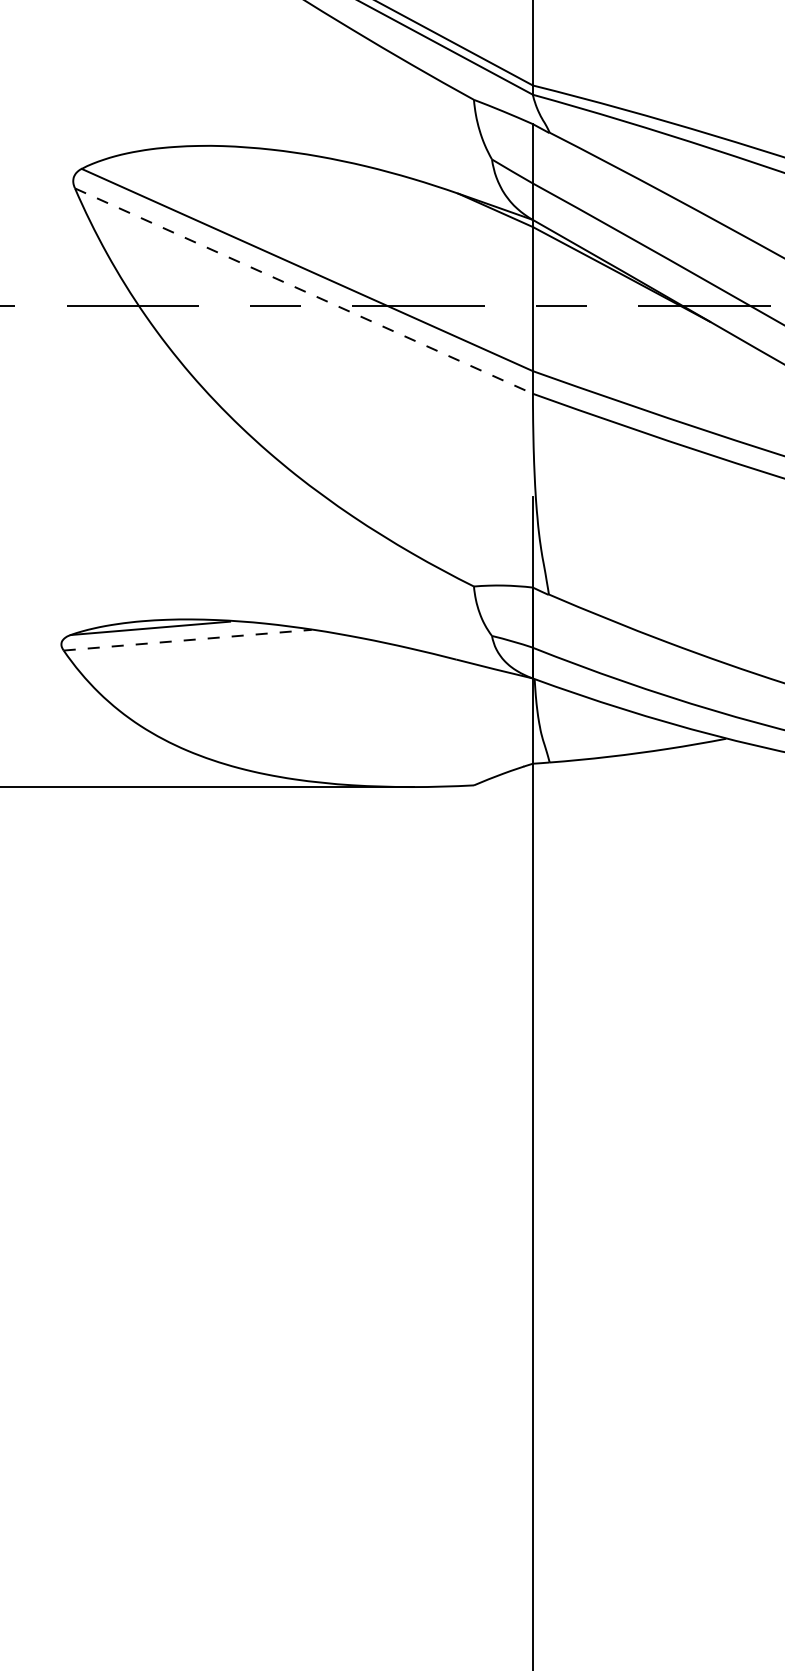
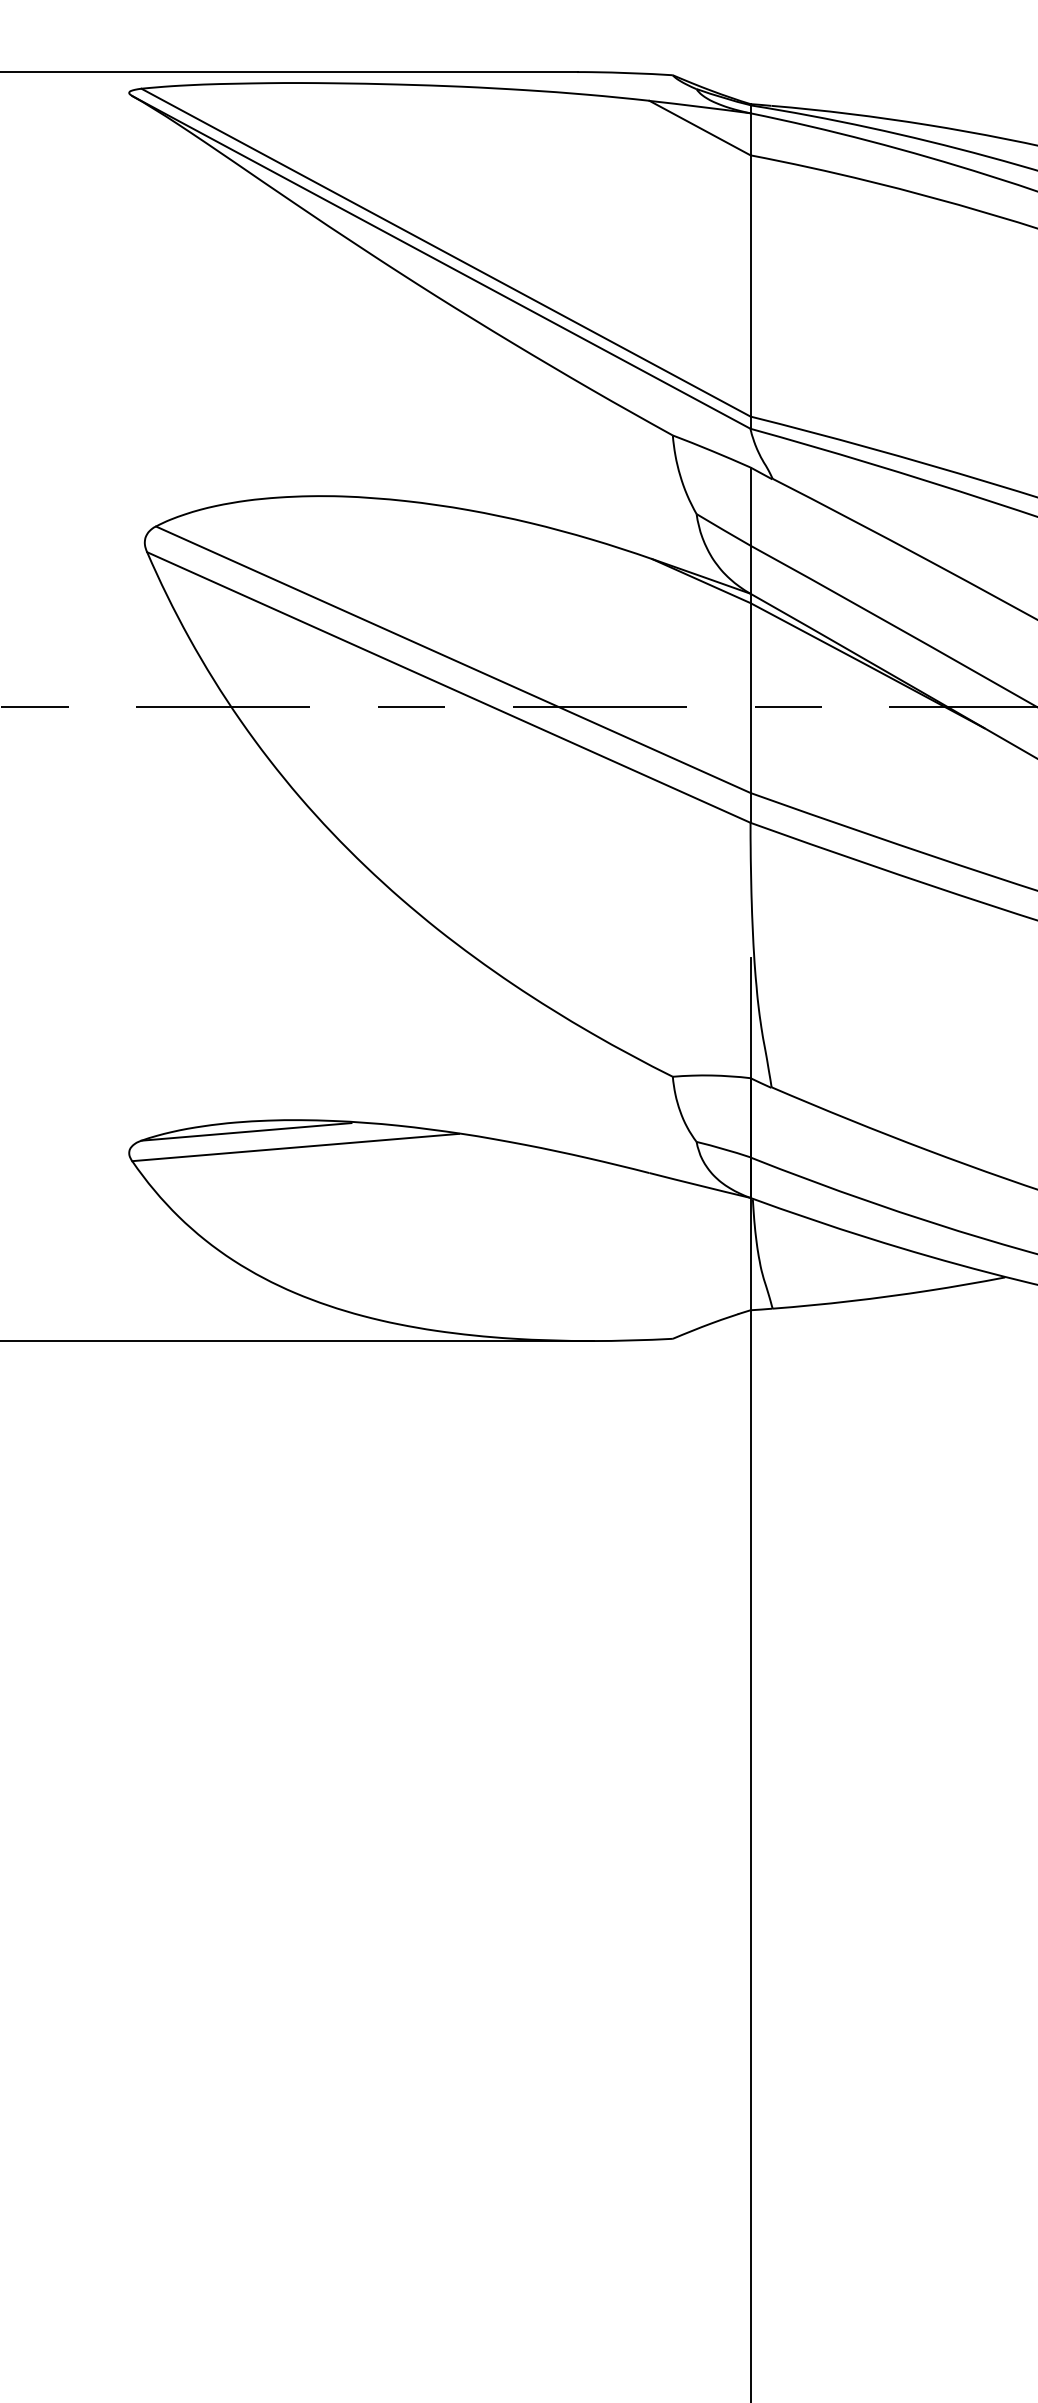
line: (303, 291) -> (448, 687), dashed -> solid
line: (187, 640) -> (295, 1147), dashed -> solid

